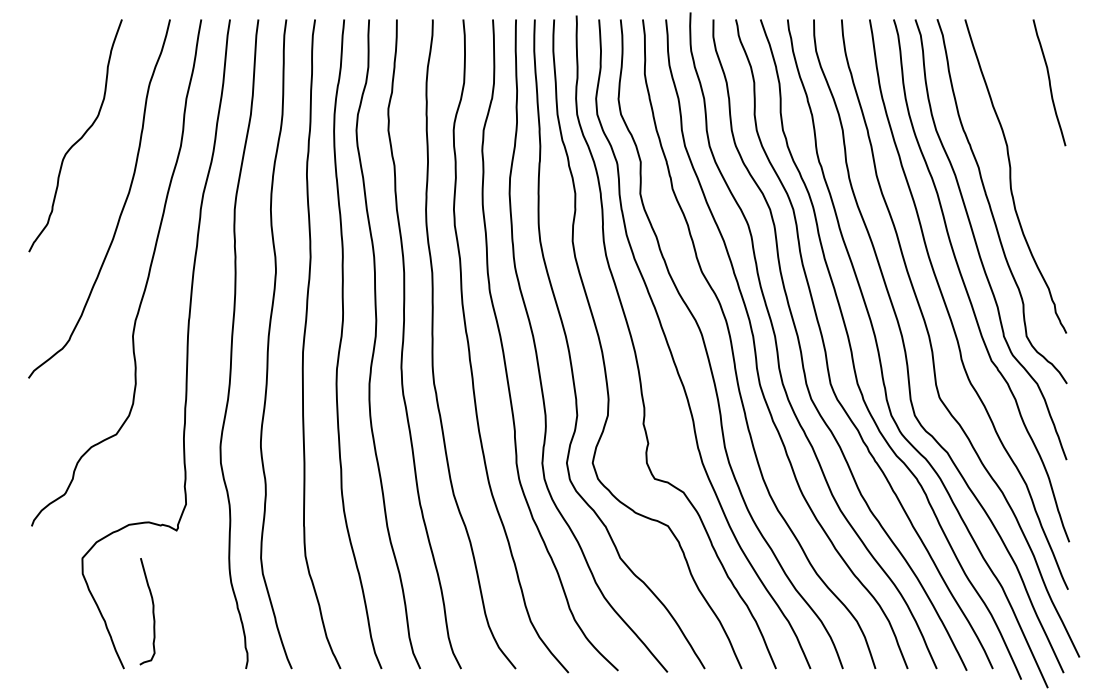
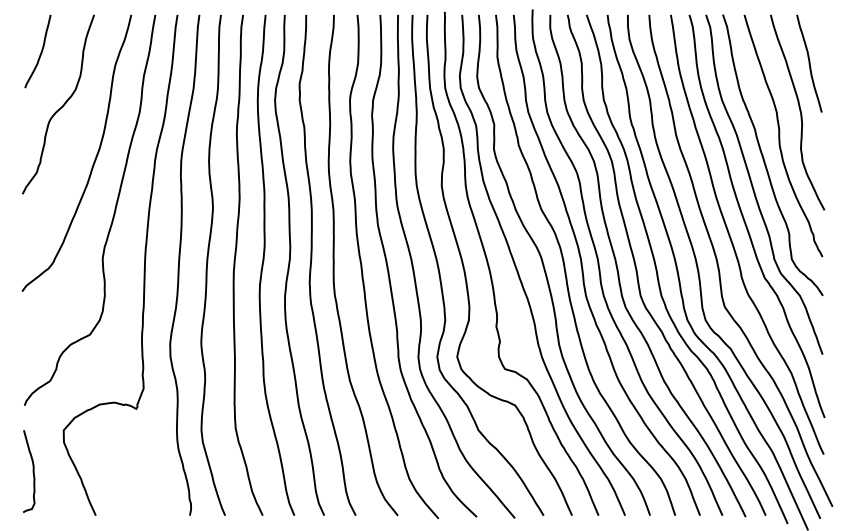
curve: (52, 68) -> (40, 52), added
curve: (1037, 146) -> (800, 112), added
curve: (152, 611) -> (32, 471), moved

